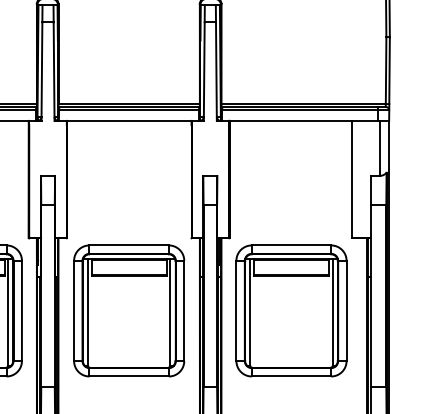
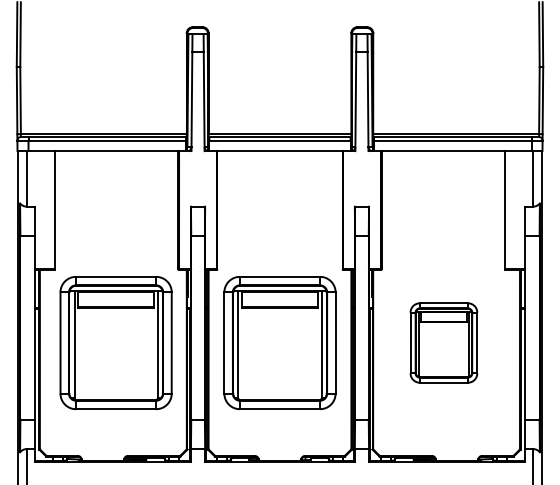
part: (291, 310) -> (443, 342), size x0.6

